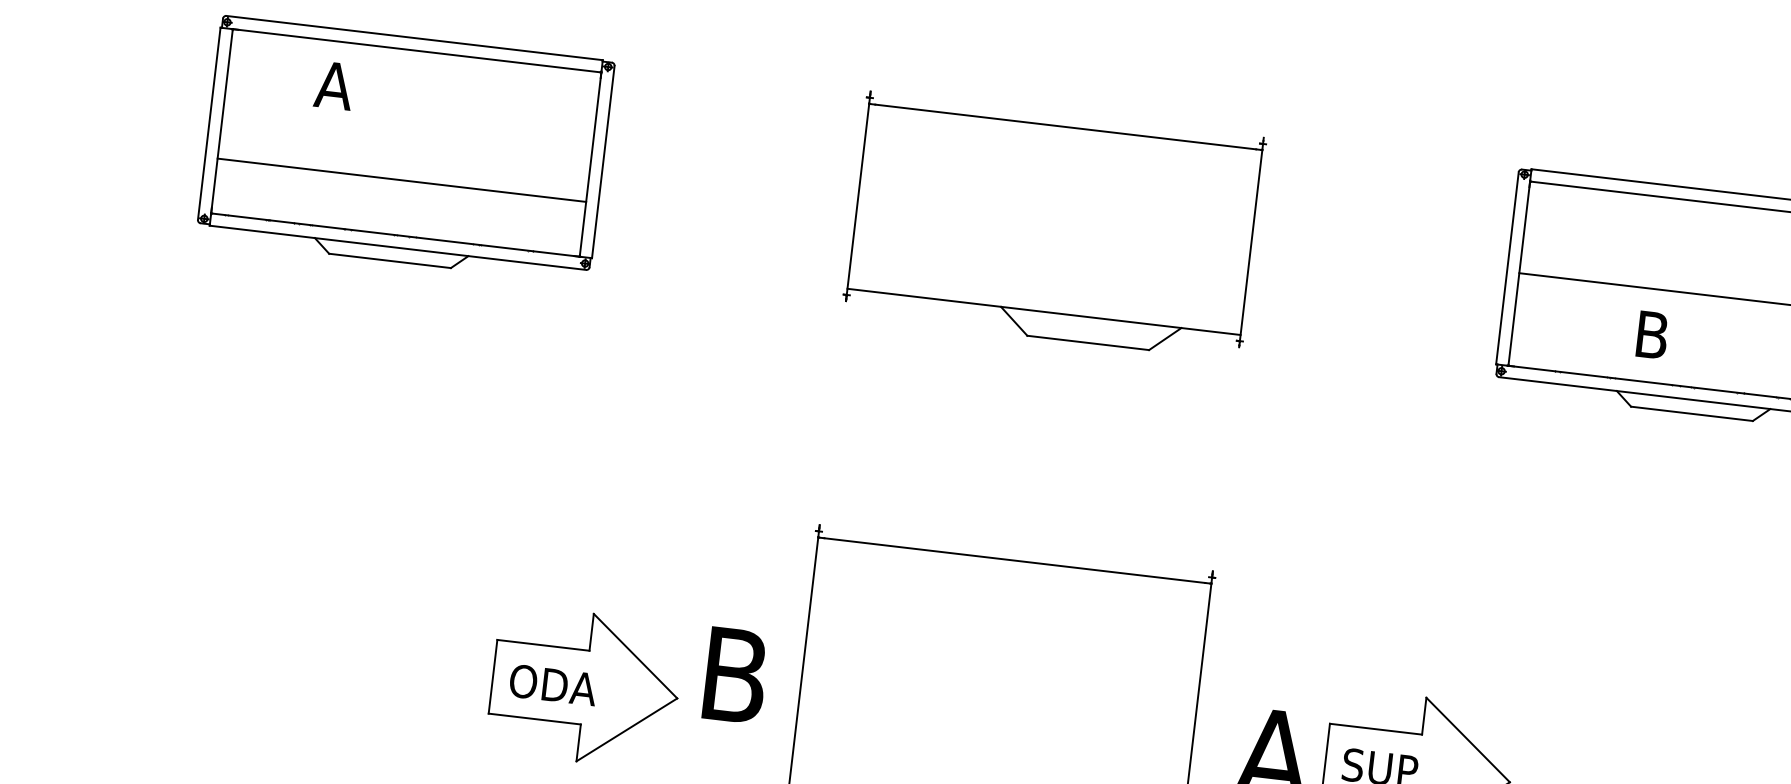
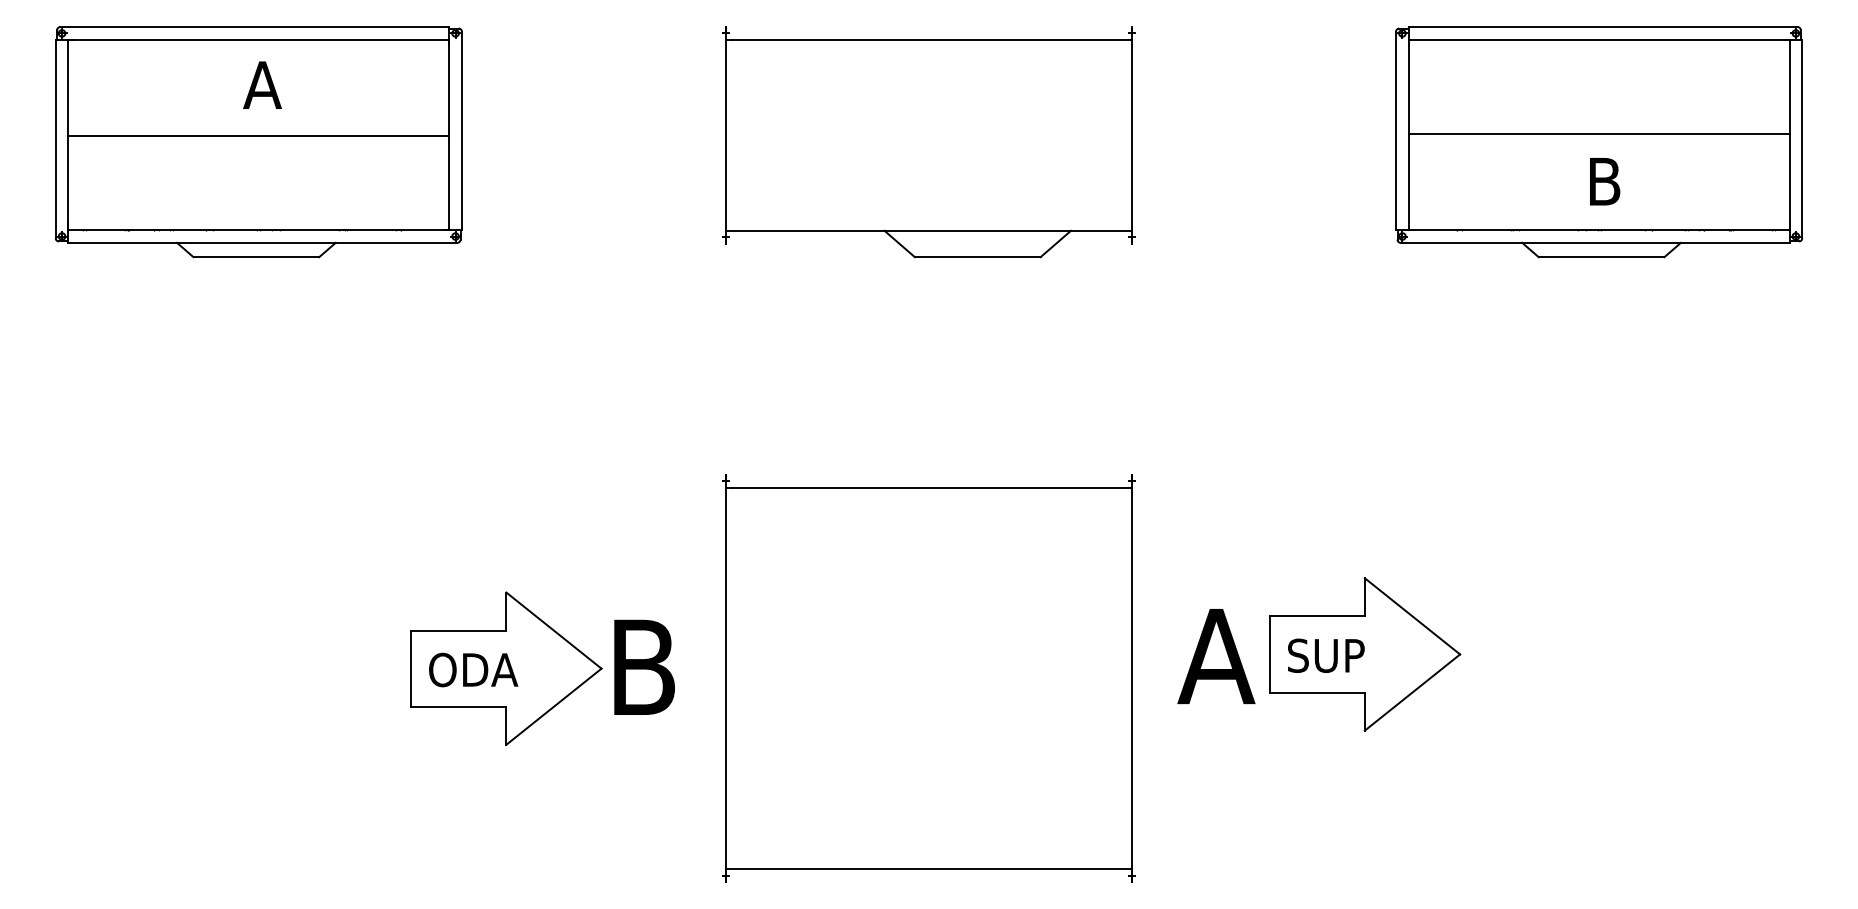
text: (334, 84) -> (262, 84), moved
line: (401, 180) -> (258, 135), moved
text: (1653, 335) -> (1605, 181), moved
text: (735, 674) -> (644, 666), moved

